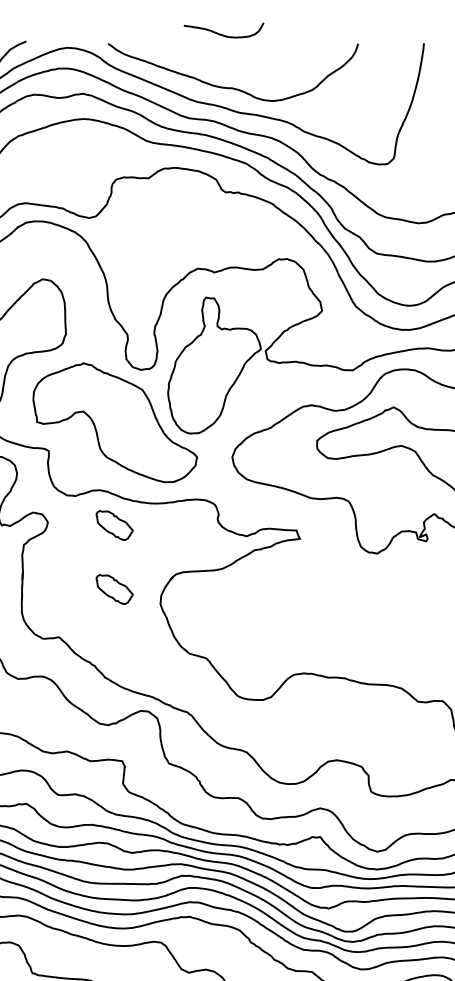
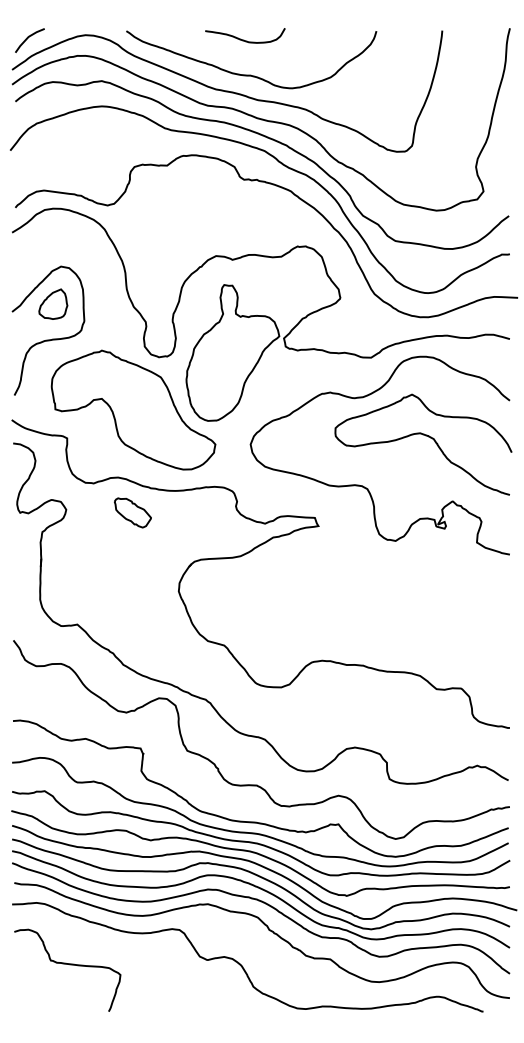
curve: (222, 34) -> (243, 39), moved
part: (35, 316) -> (53, 303), added
part: (114, 589) -> (132, 576), removed

